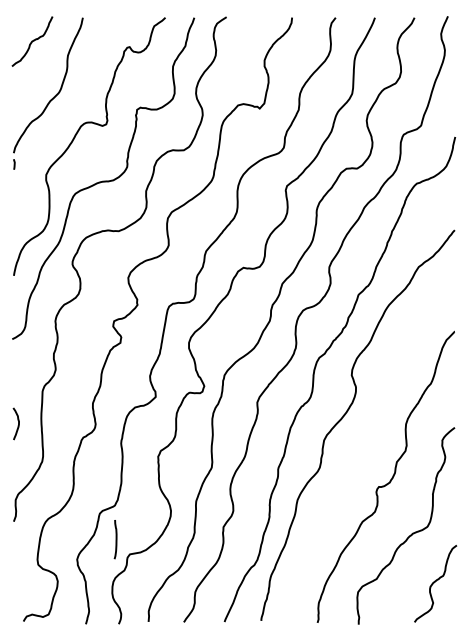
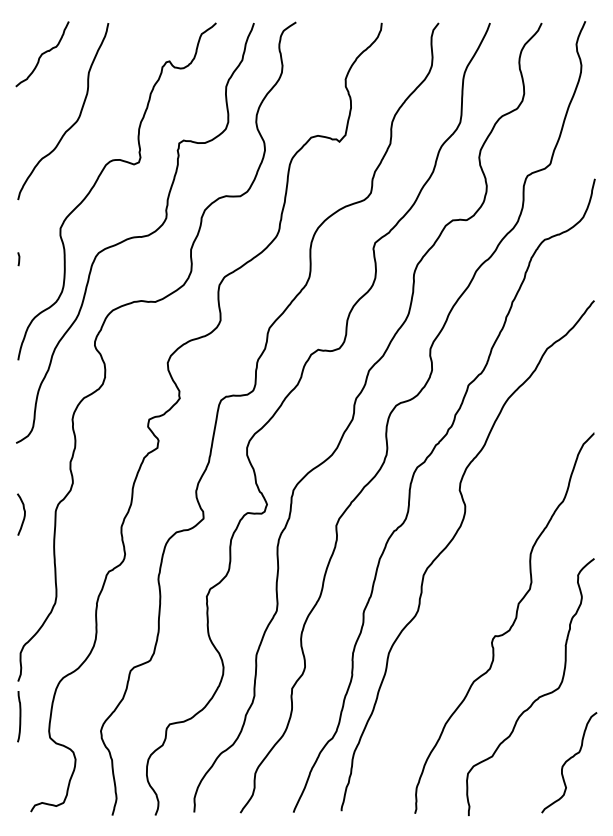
line: (14, 164) -> (19, 259), moved
curve: (17, 425) -> (22, 516), moved
curve: (115, 539) -> (19, 716), moved

